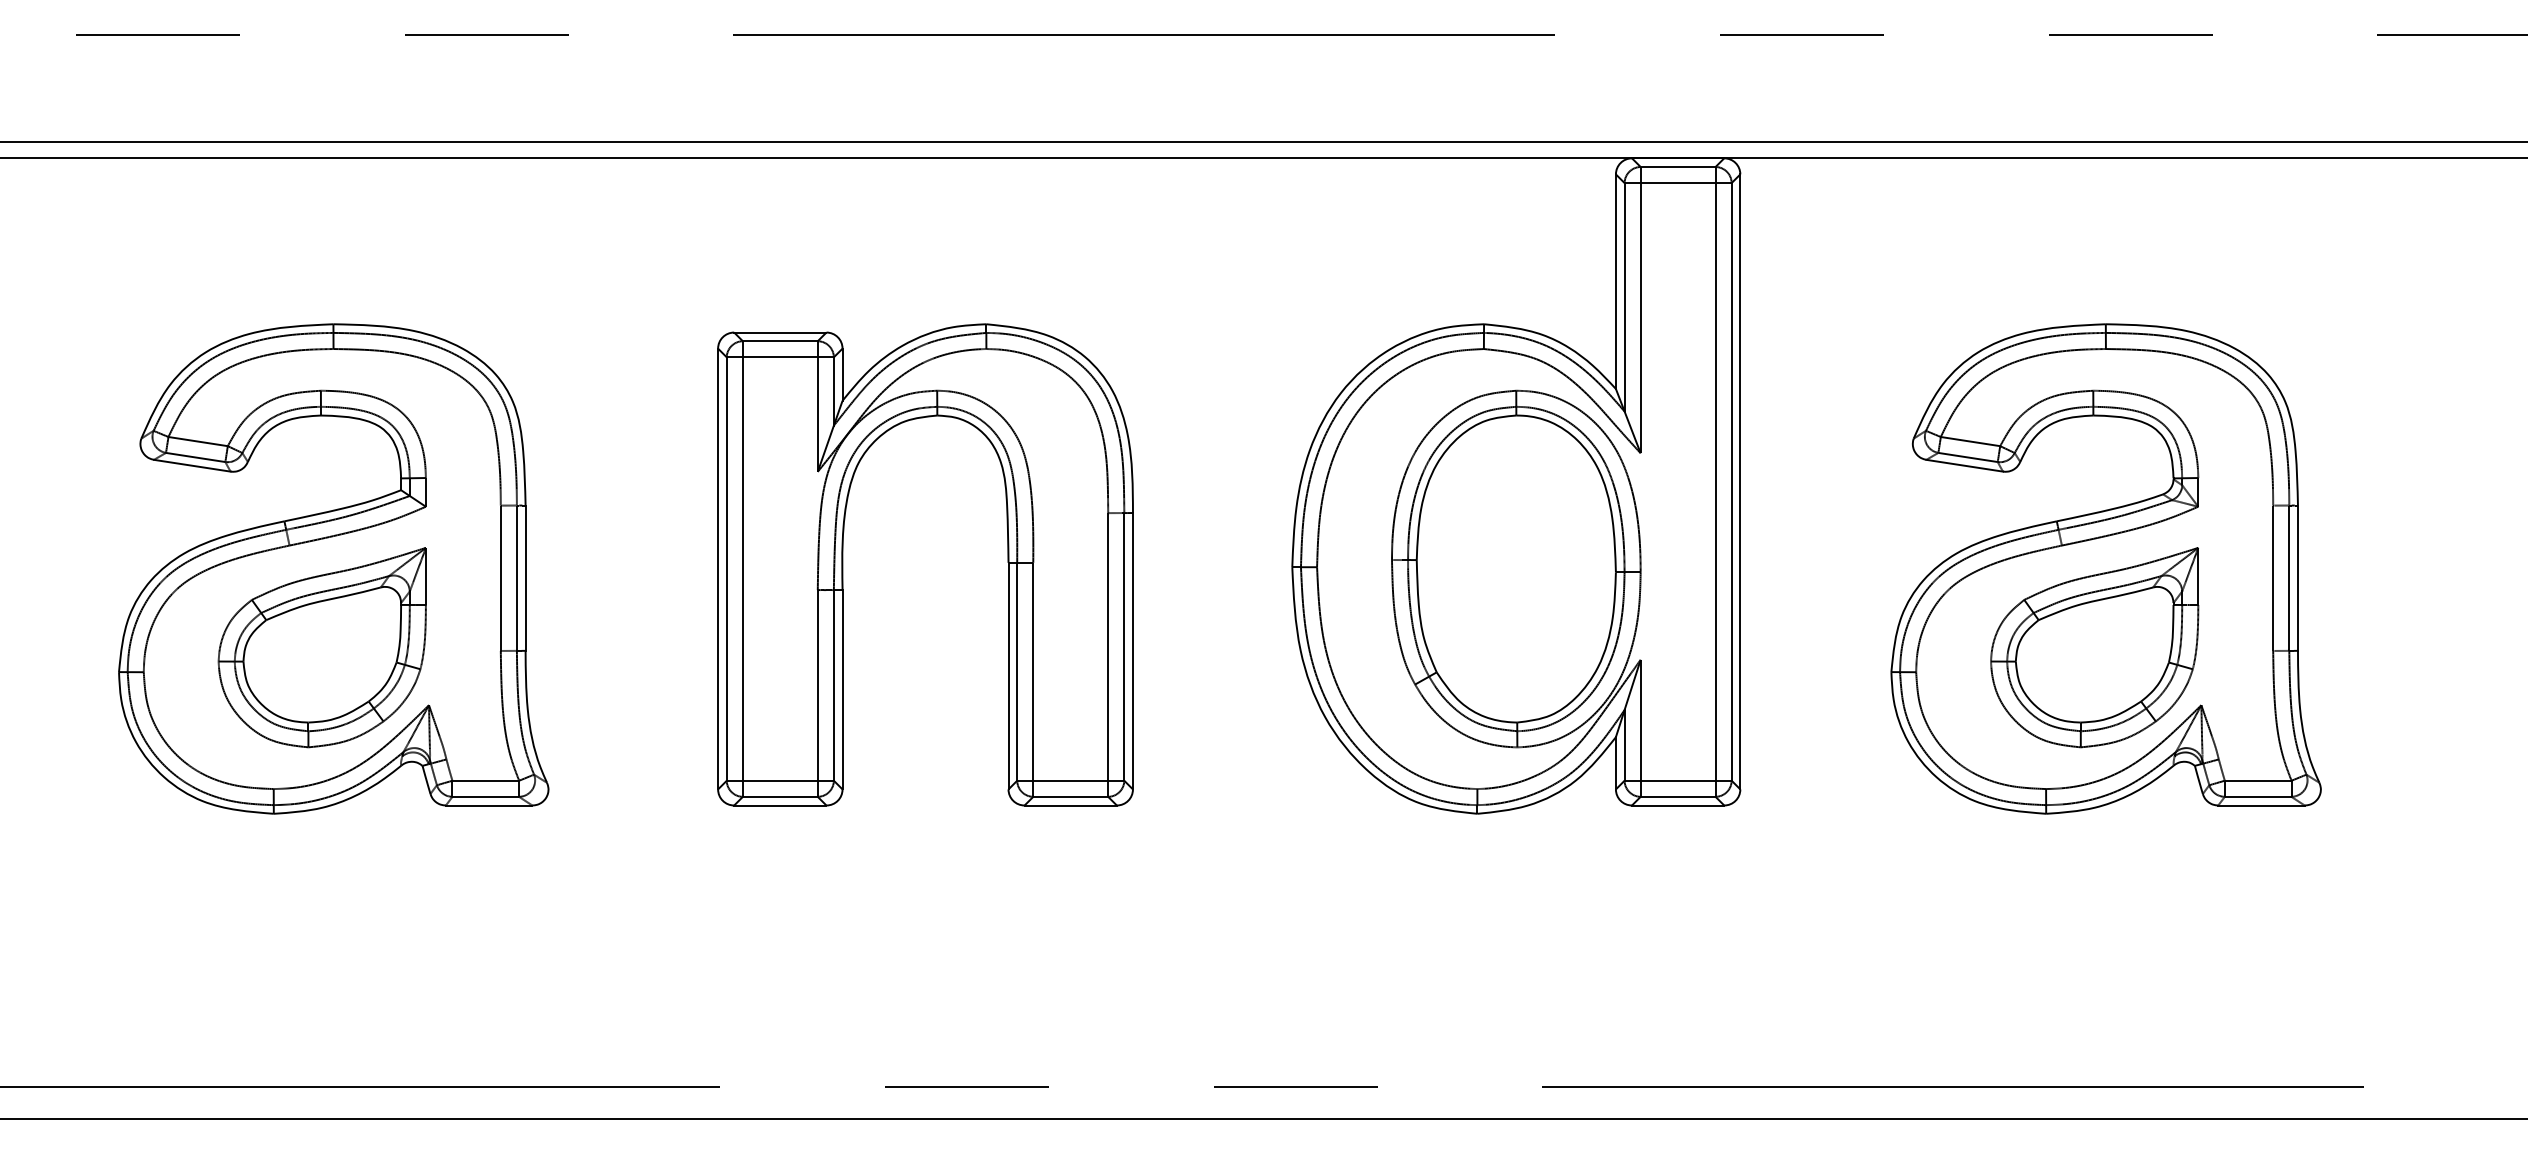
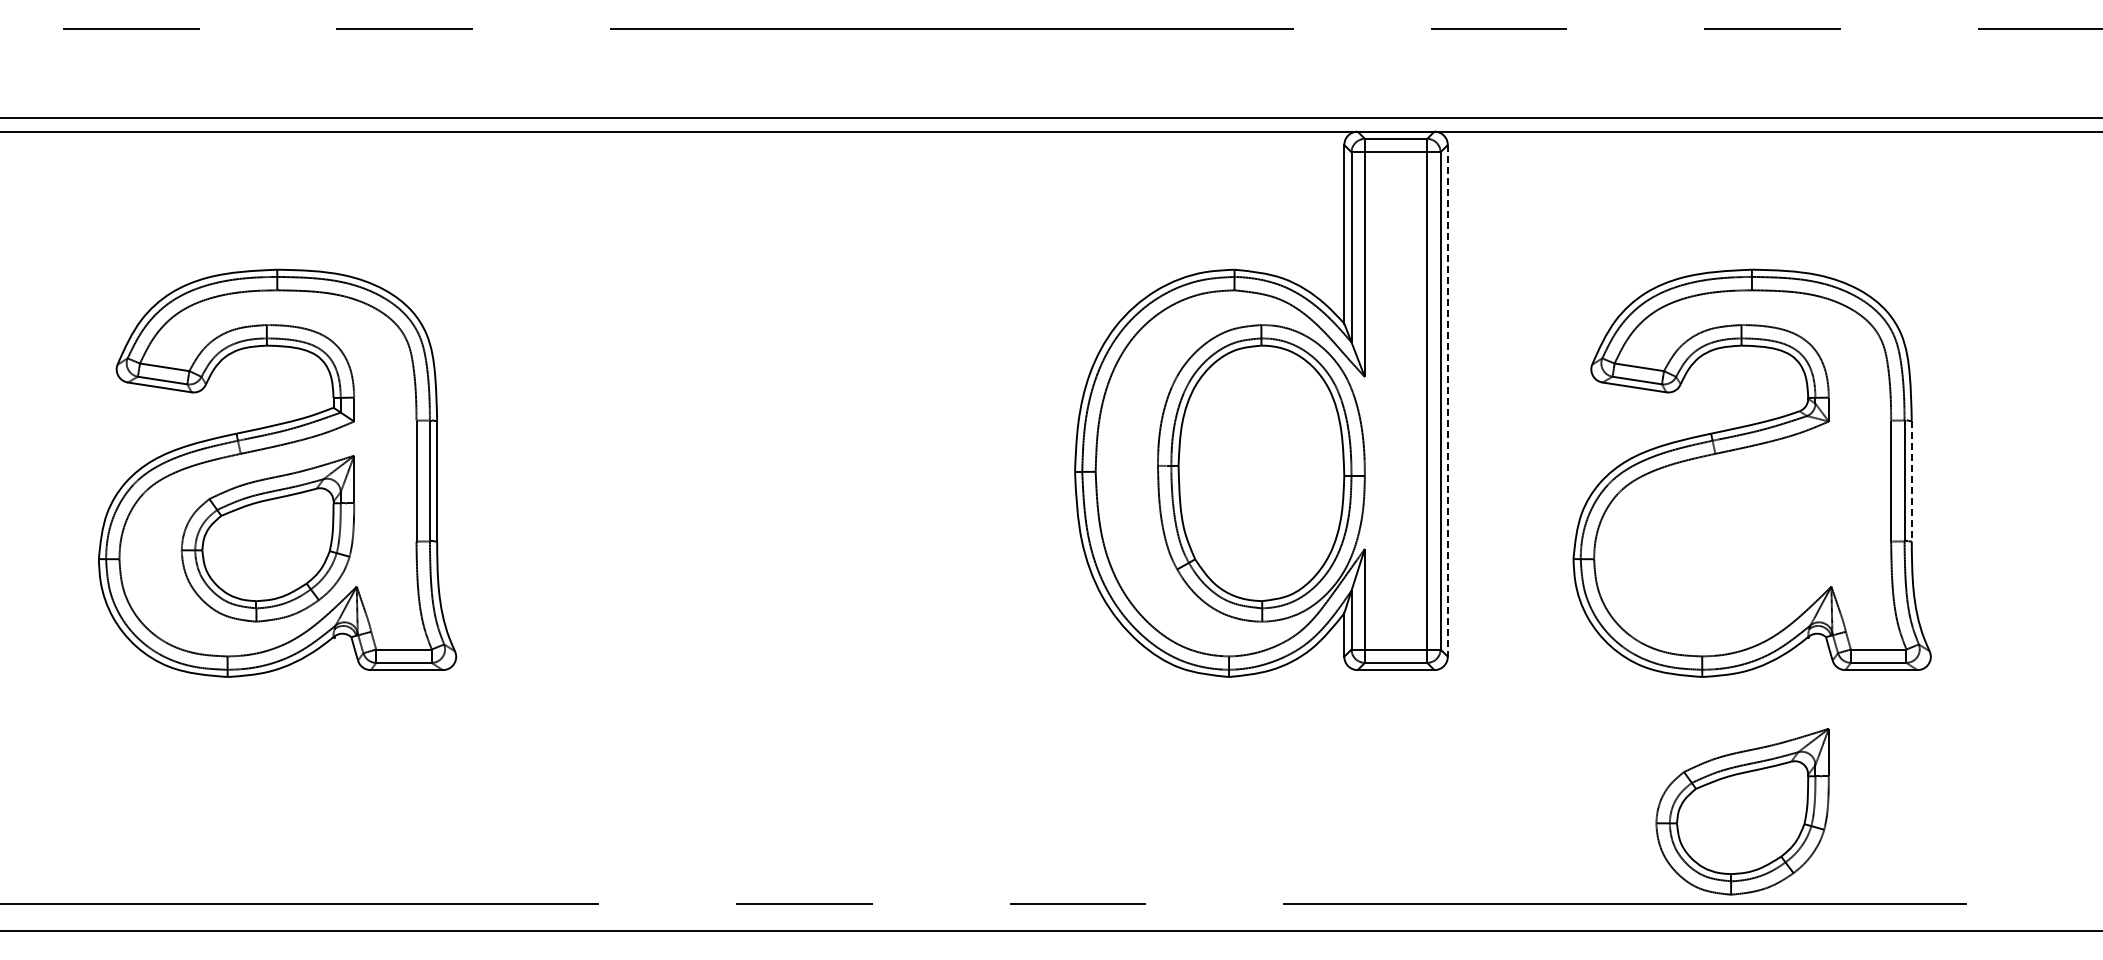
line: (1739, 481) -> (1447, 400), solid -> dashed
part: (843, 564) -> (701, 469), removed
line: (2297, 578) -> (1911, 481), solid -> dashed
part: (2094, 647) -> (1742, 811), moved

